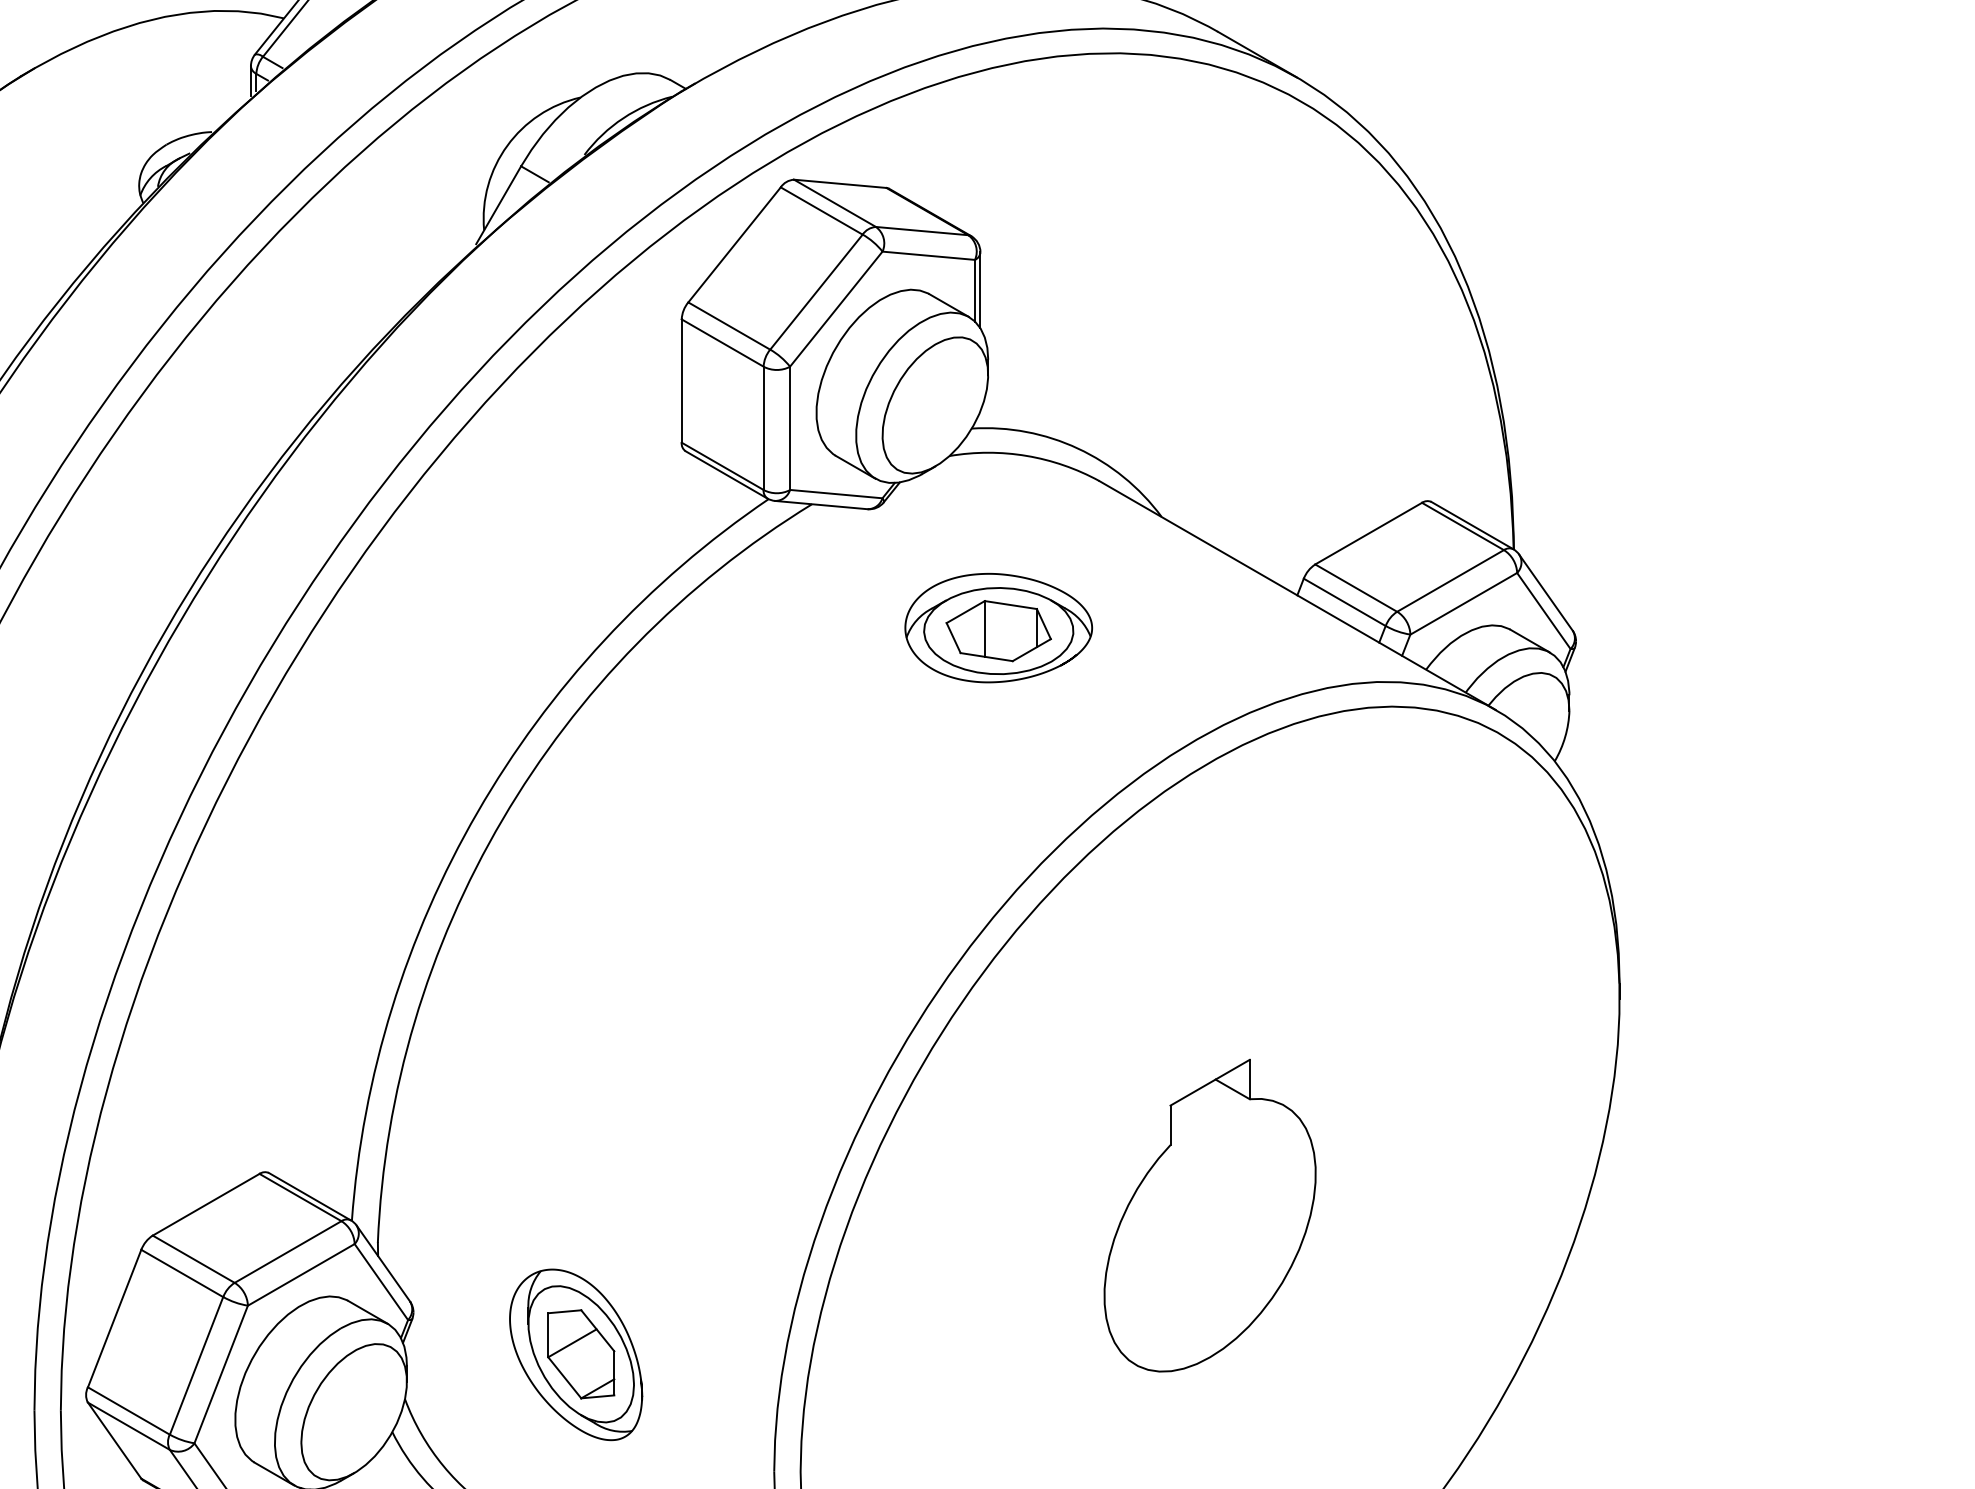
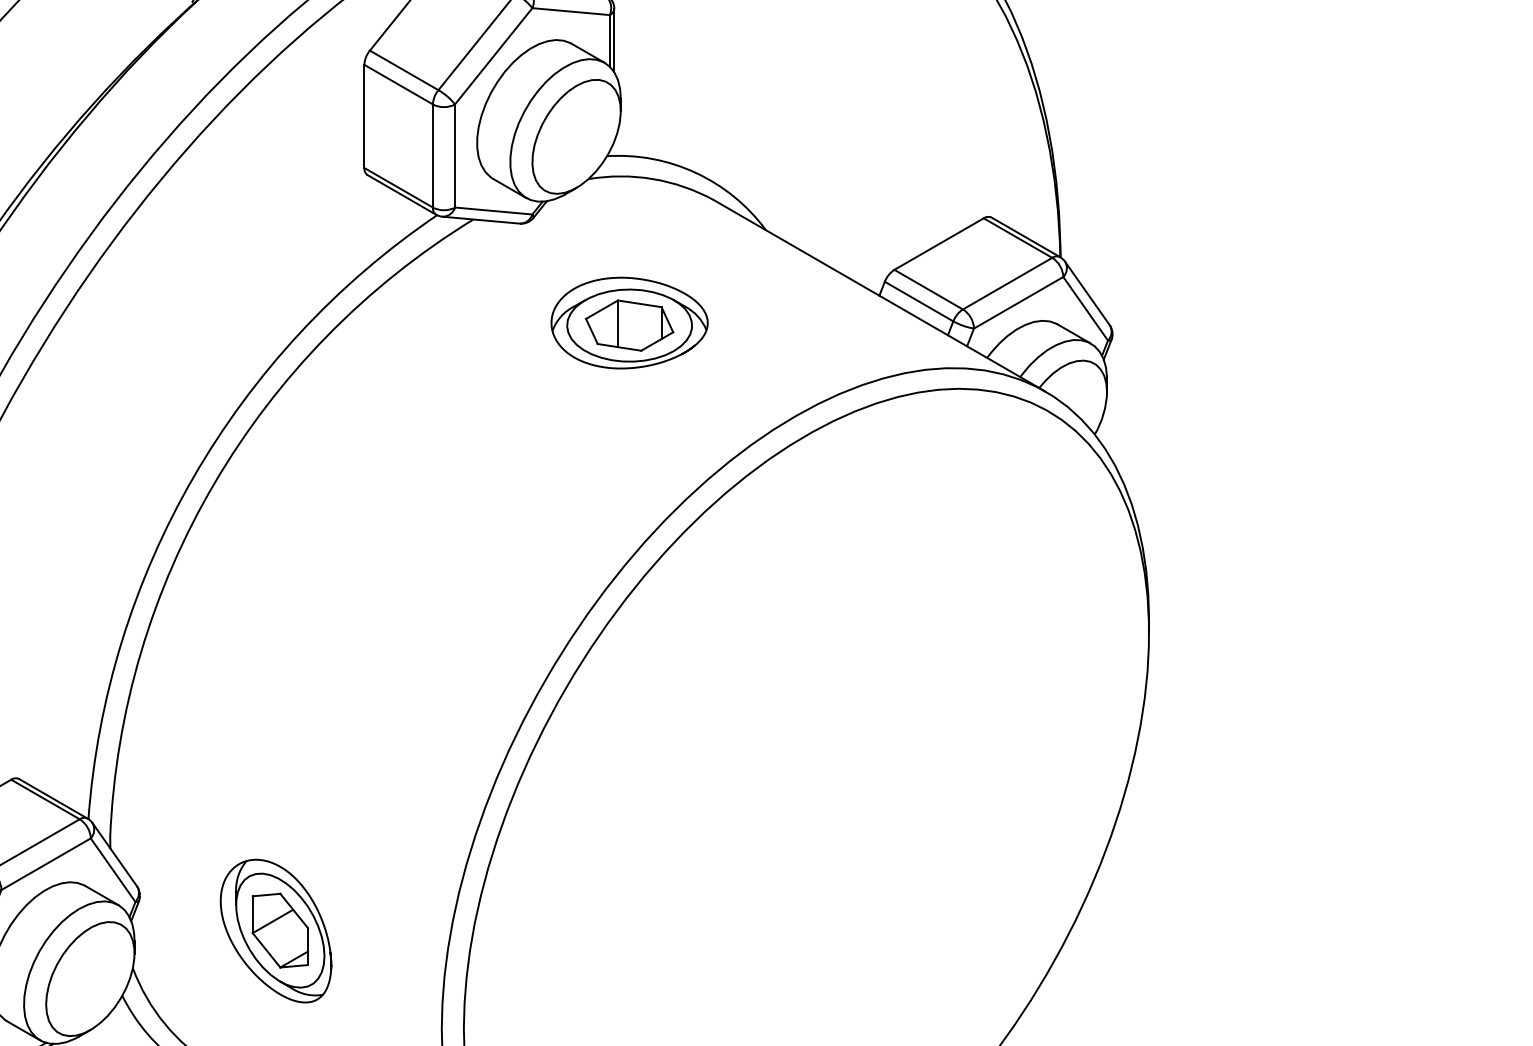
part: (1209, 1215) -> (805, 814), removed

